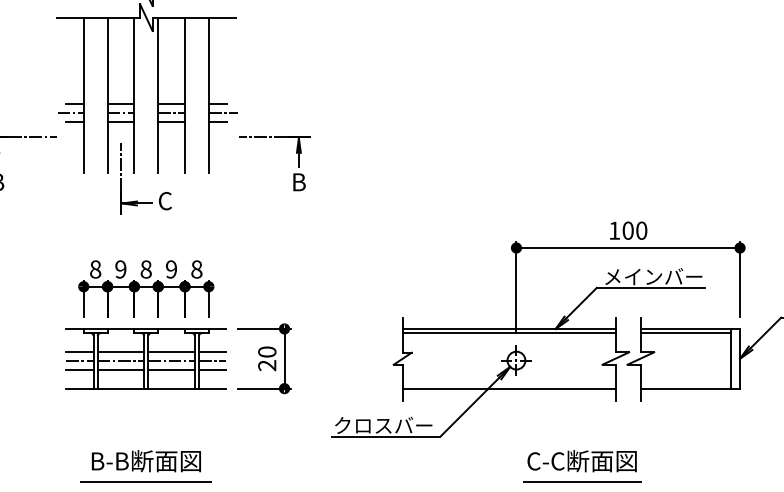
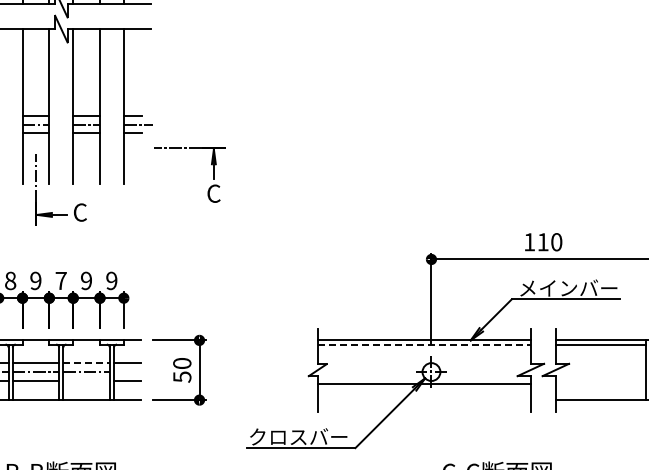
text: (298, 182) -> (213, 193), B -> C
text: (627, 230) -> (542, 241), 100 -> 110
text: (145, 269) -> (60, 280), 8 -> 7
text: (196, 269) -> (111, 280), 8 -> 9
line: (509, 333) -> (424, 344), solid -> dashed
line: (172, 351) -> (87, 362), solid -> dashed
line: (212, 360) -> (127, 371), removed
text: (267, 365) -> (182, 376), 20 -> 50
line: (171, 369) -> (86, 380), removed
line: (508, 388) -> (423, 383), moved

